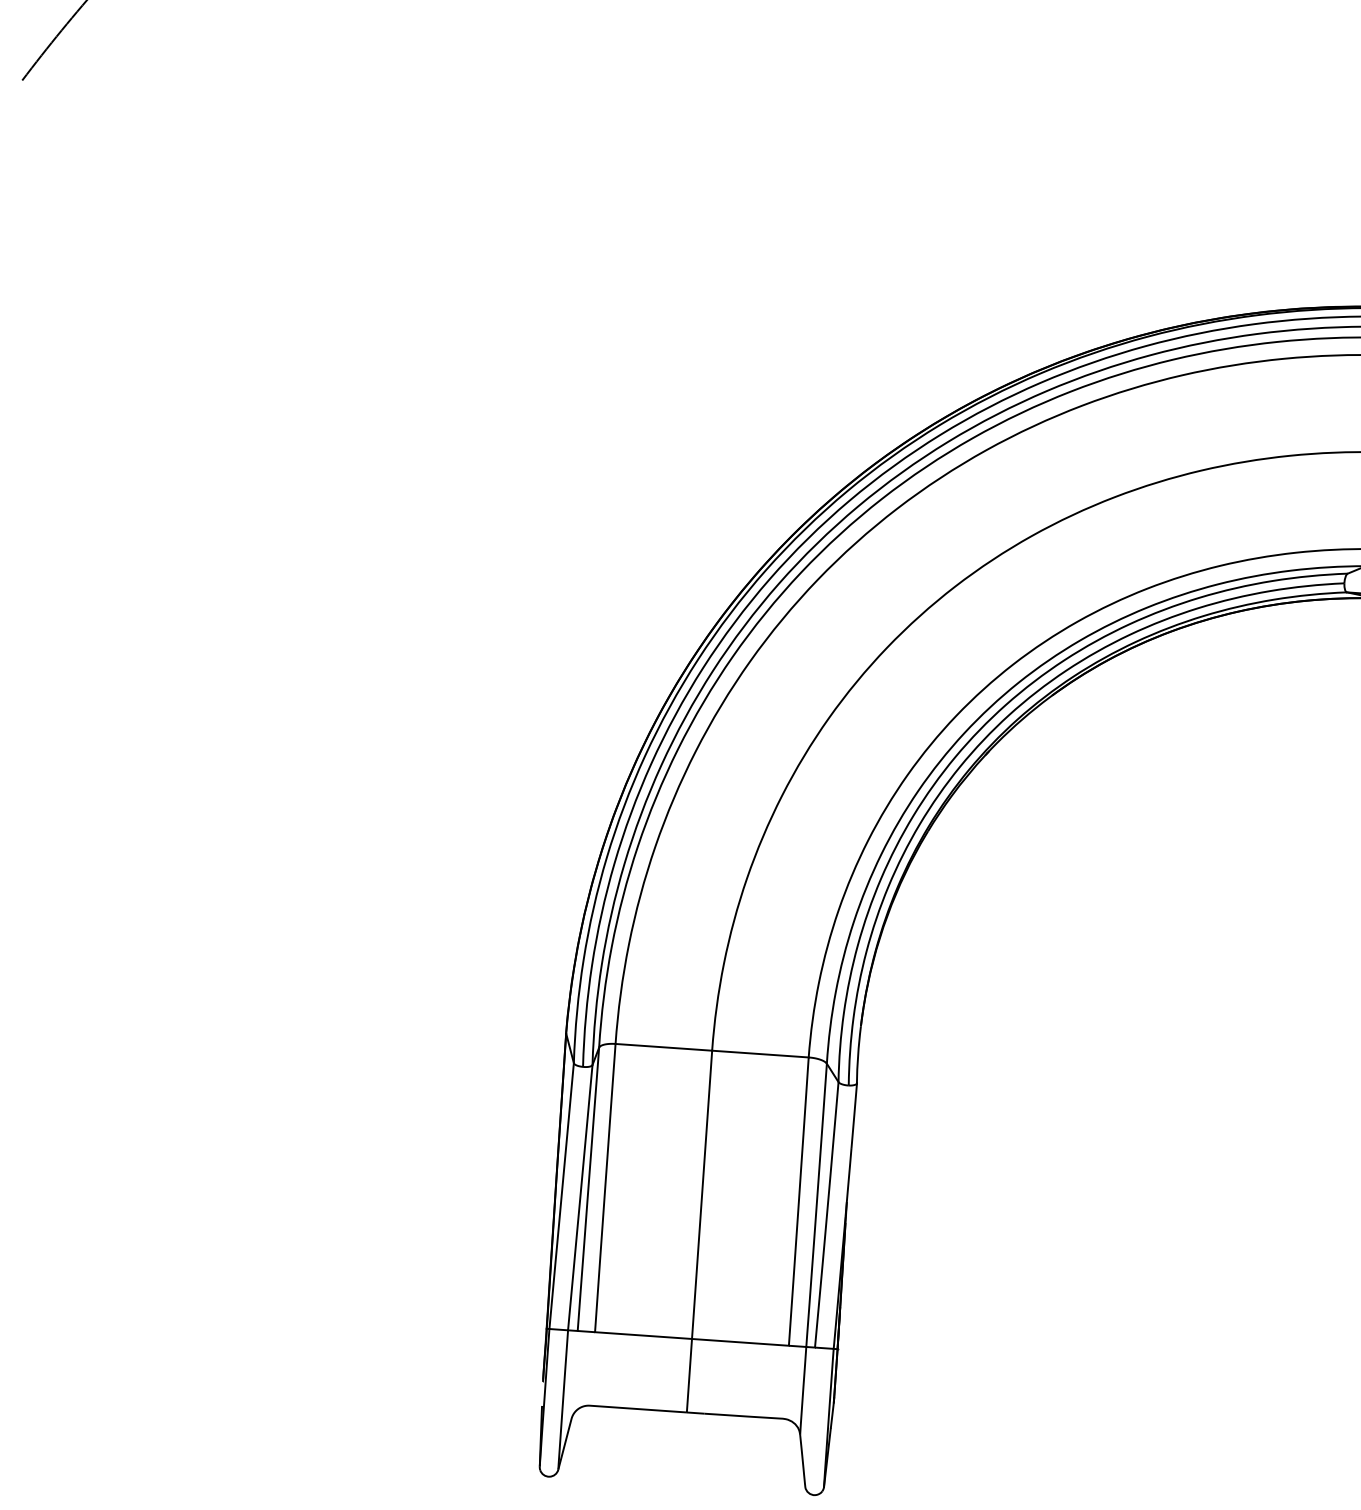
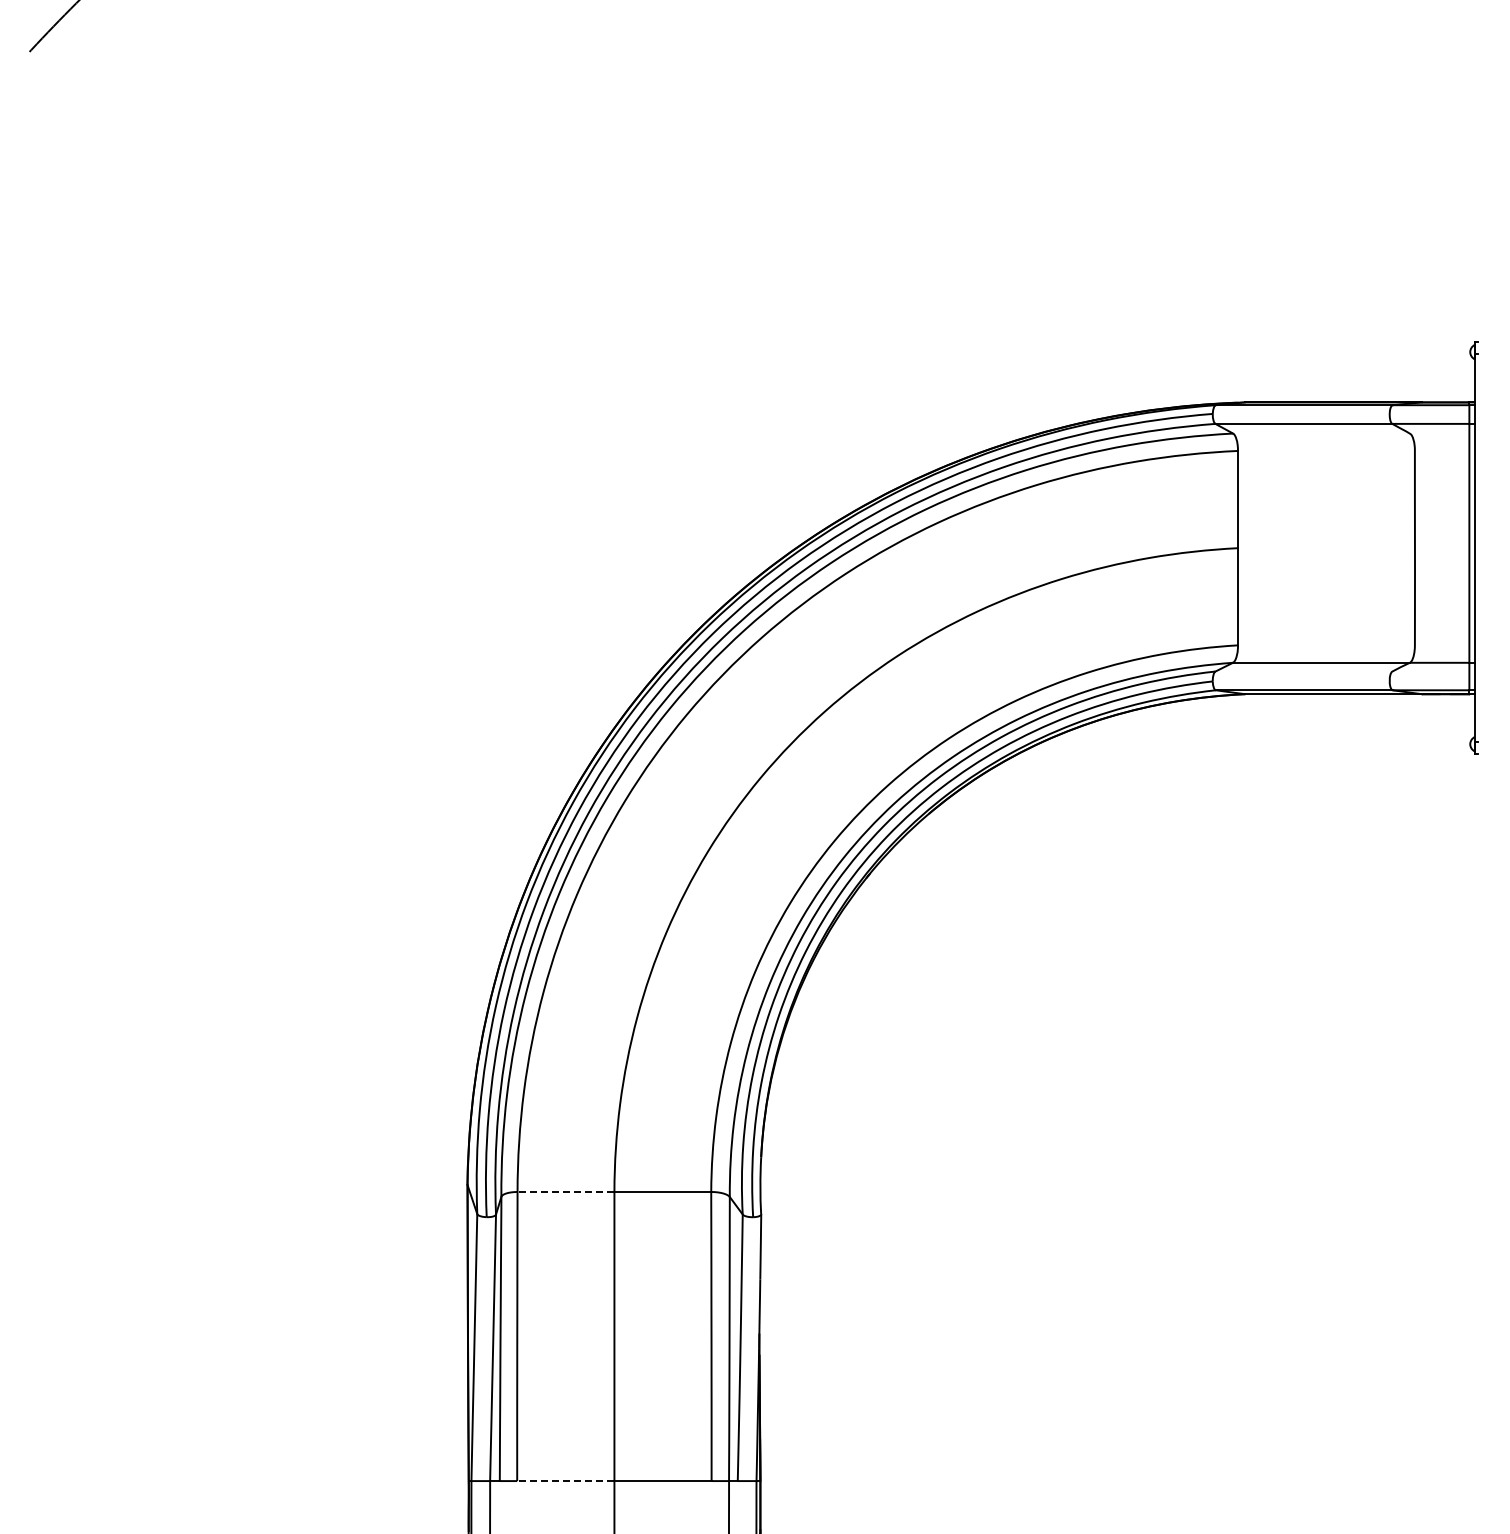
line: (663, 1046) -> (565, 1191), solid -> dashed
line: (643, 1335) -> (565, 1481), solid -> dashed

